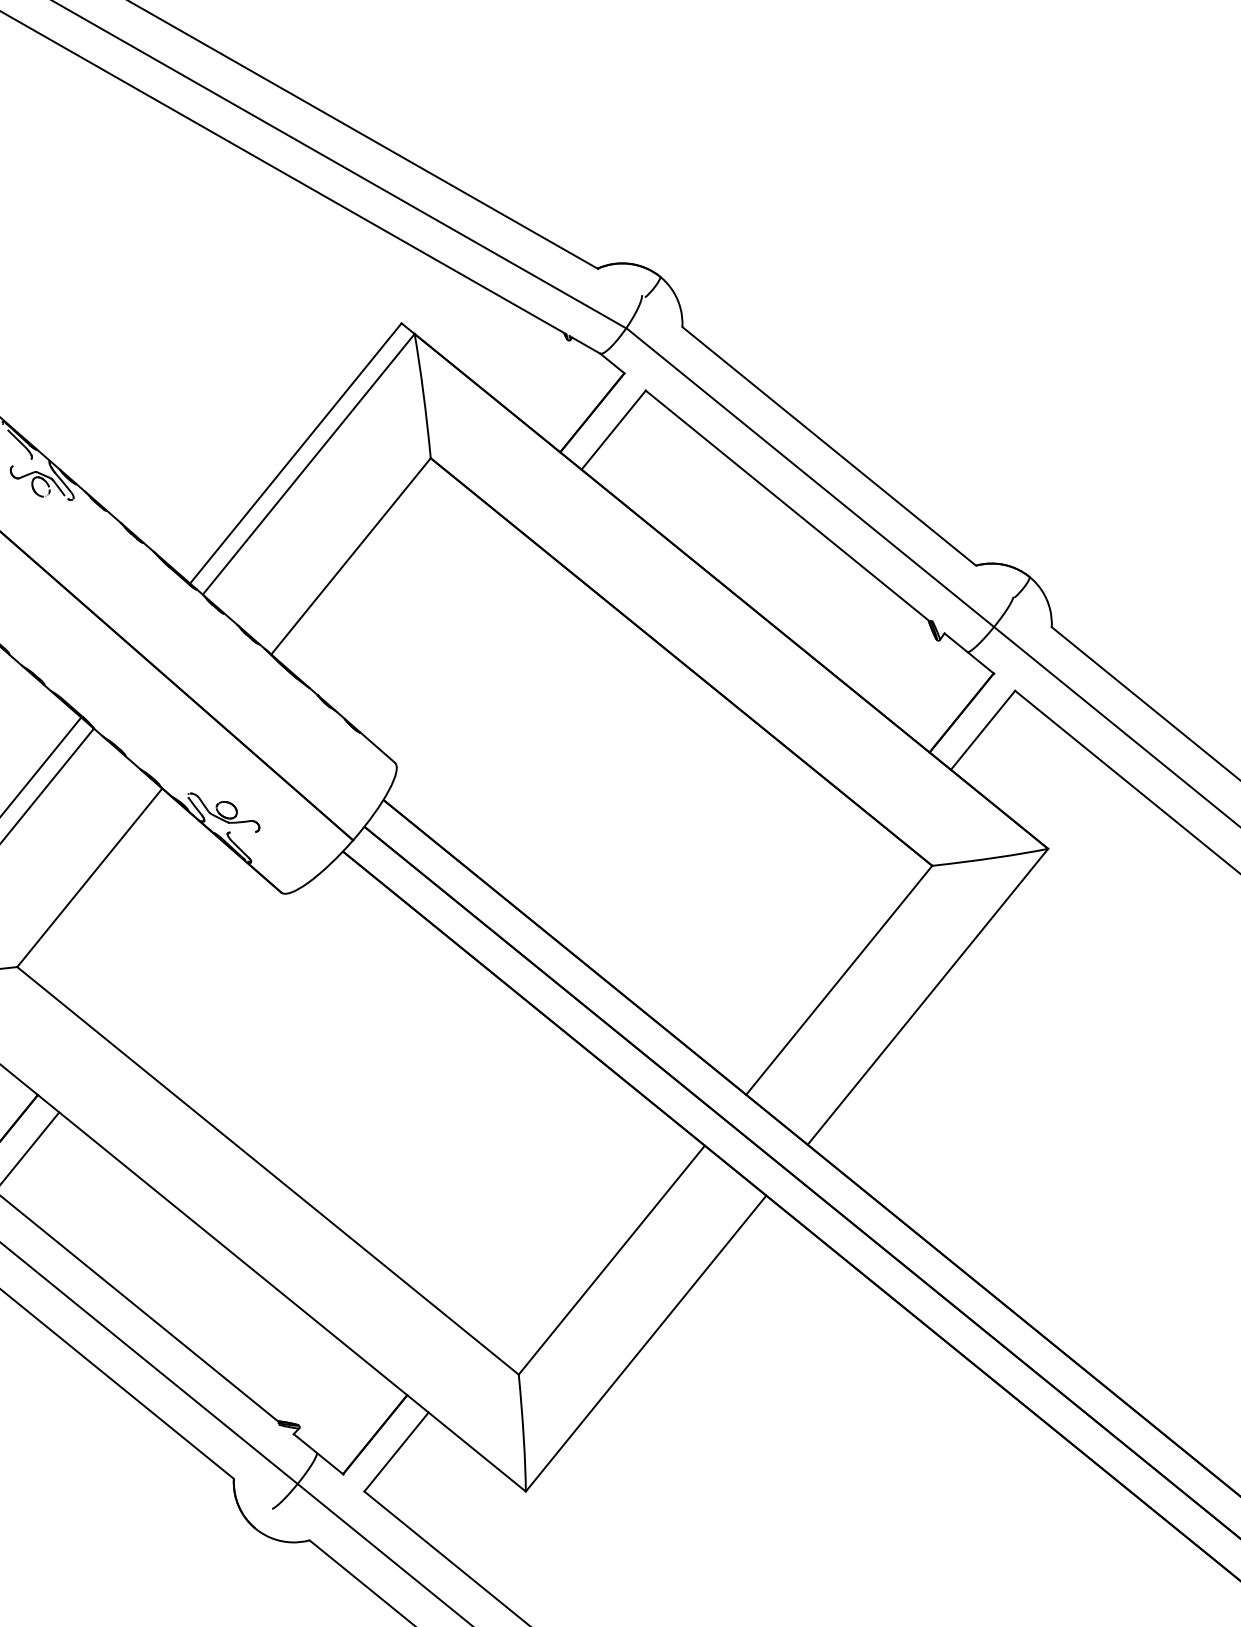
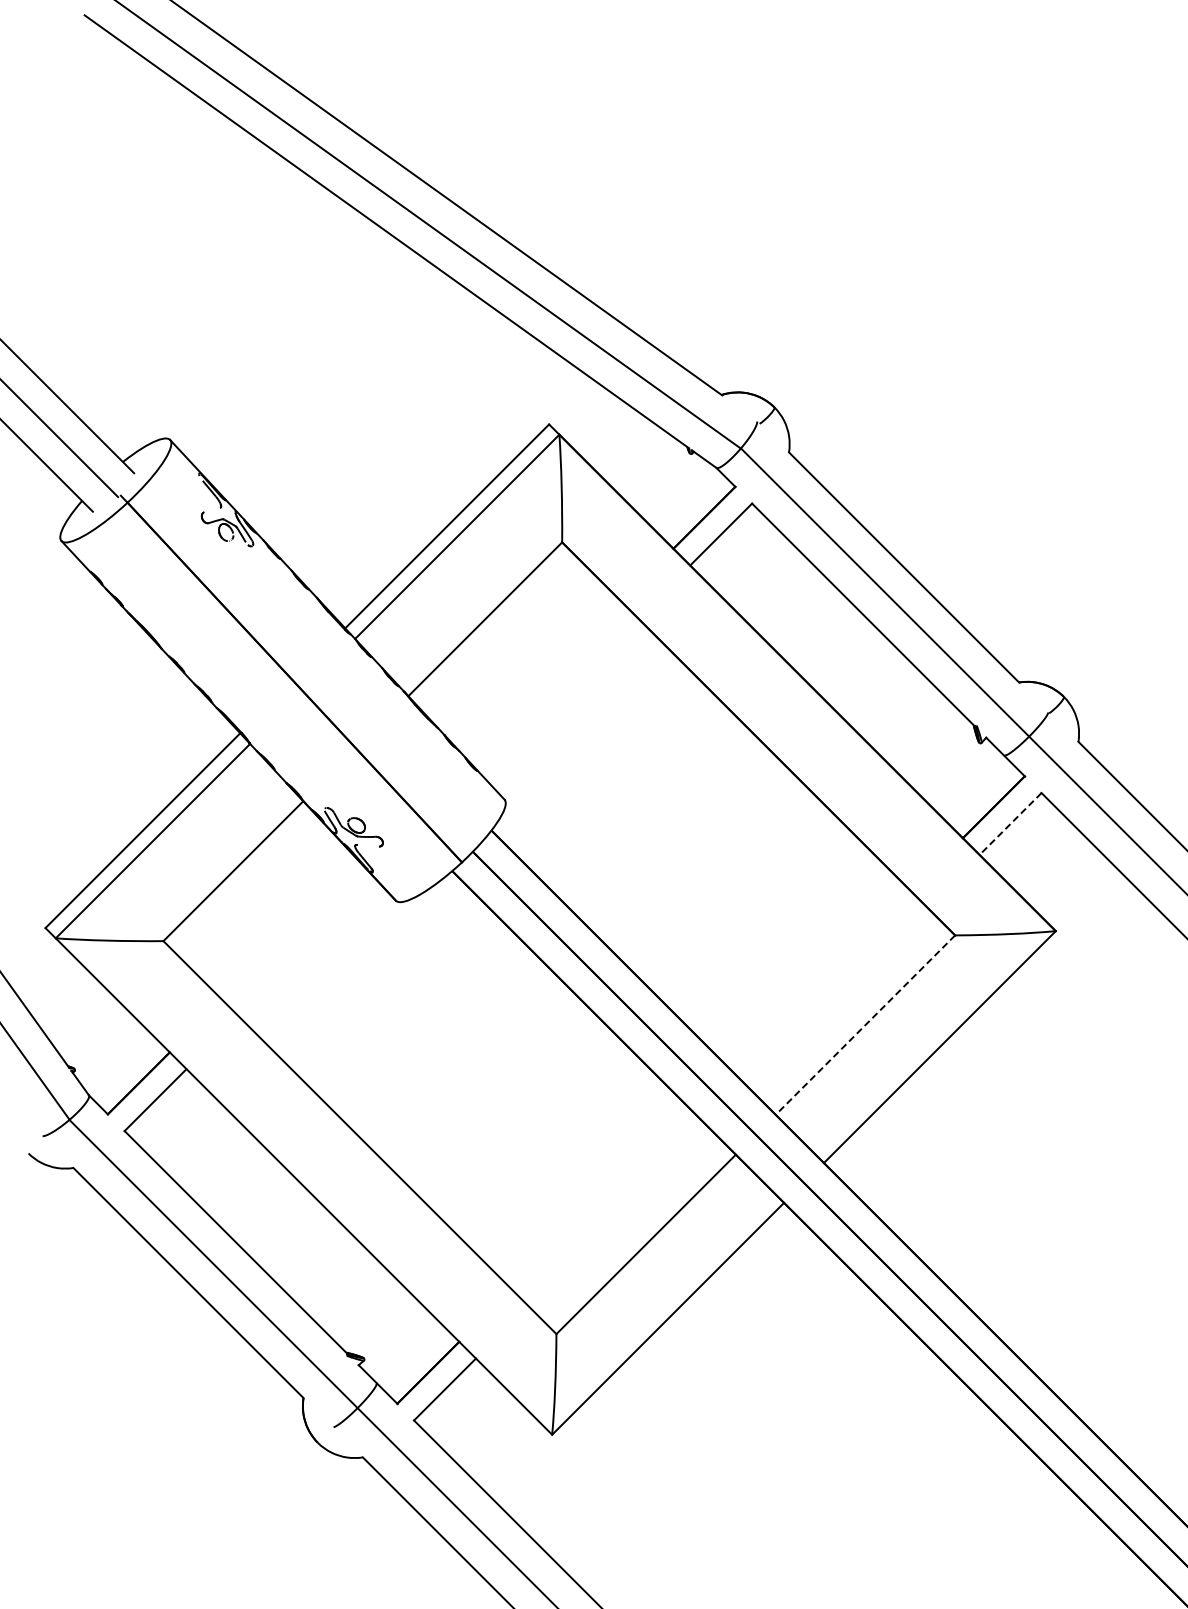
line: (983, 730) -> (1010, 824), solid -> dashed
line: (839, 980) -> (865, 1025), solid -> dashed

